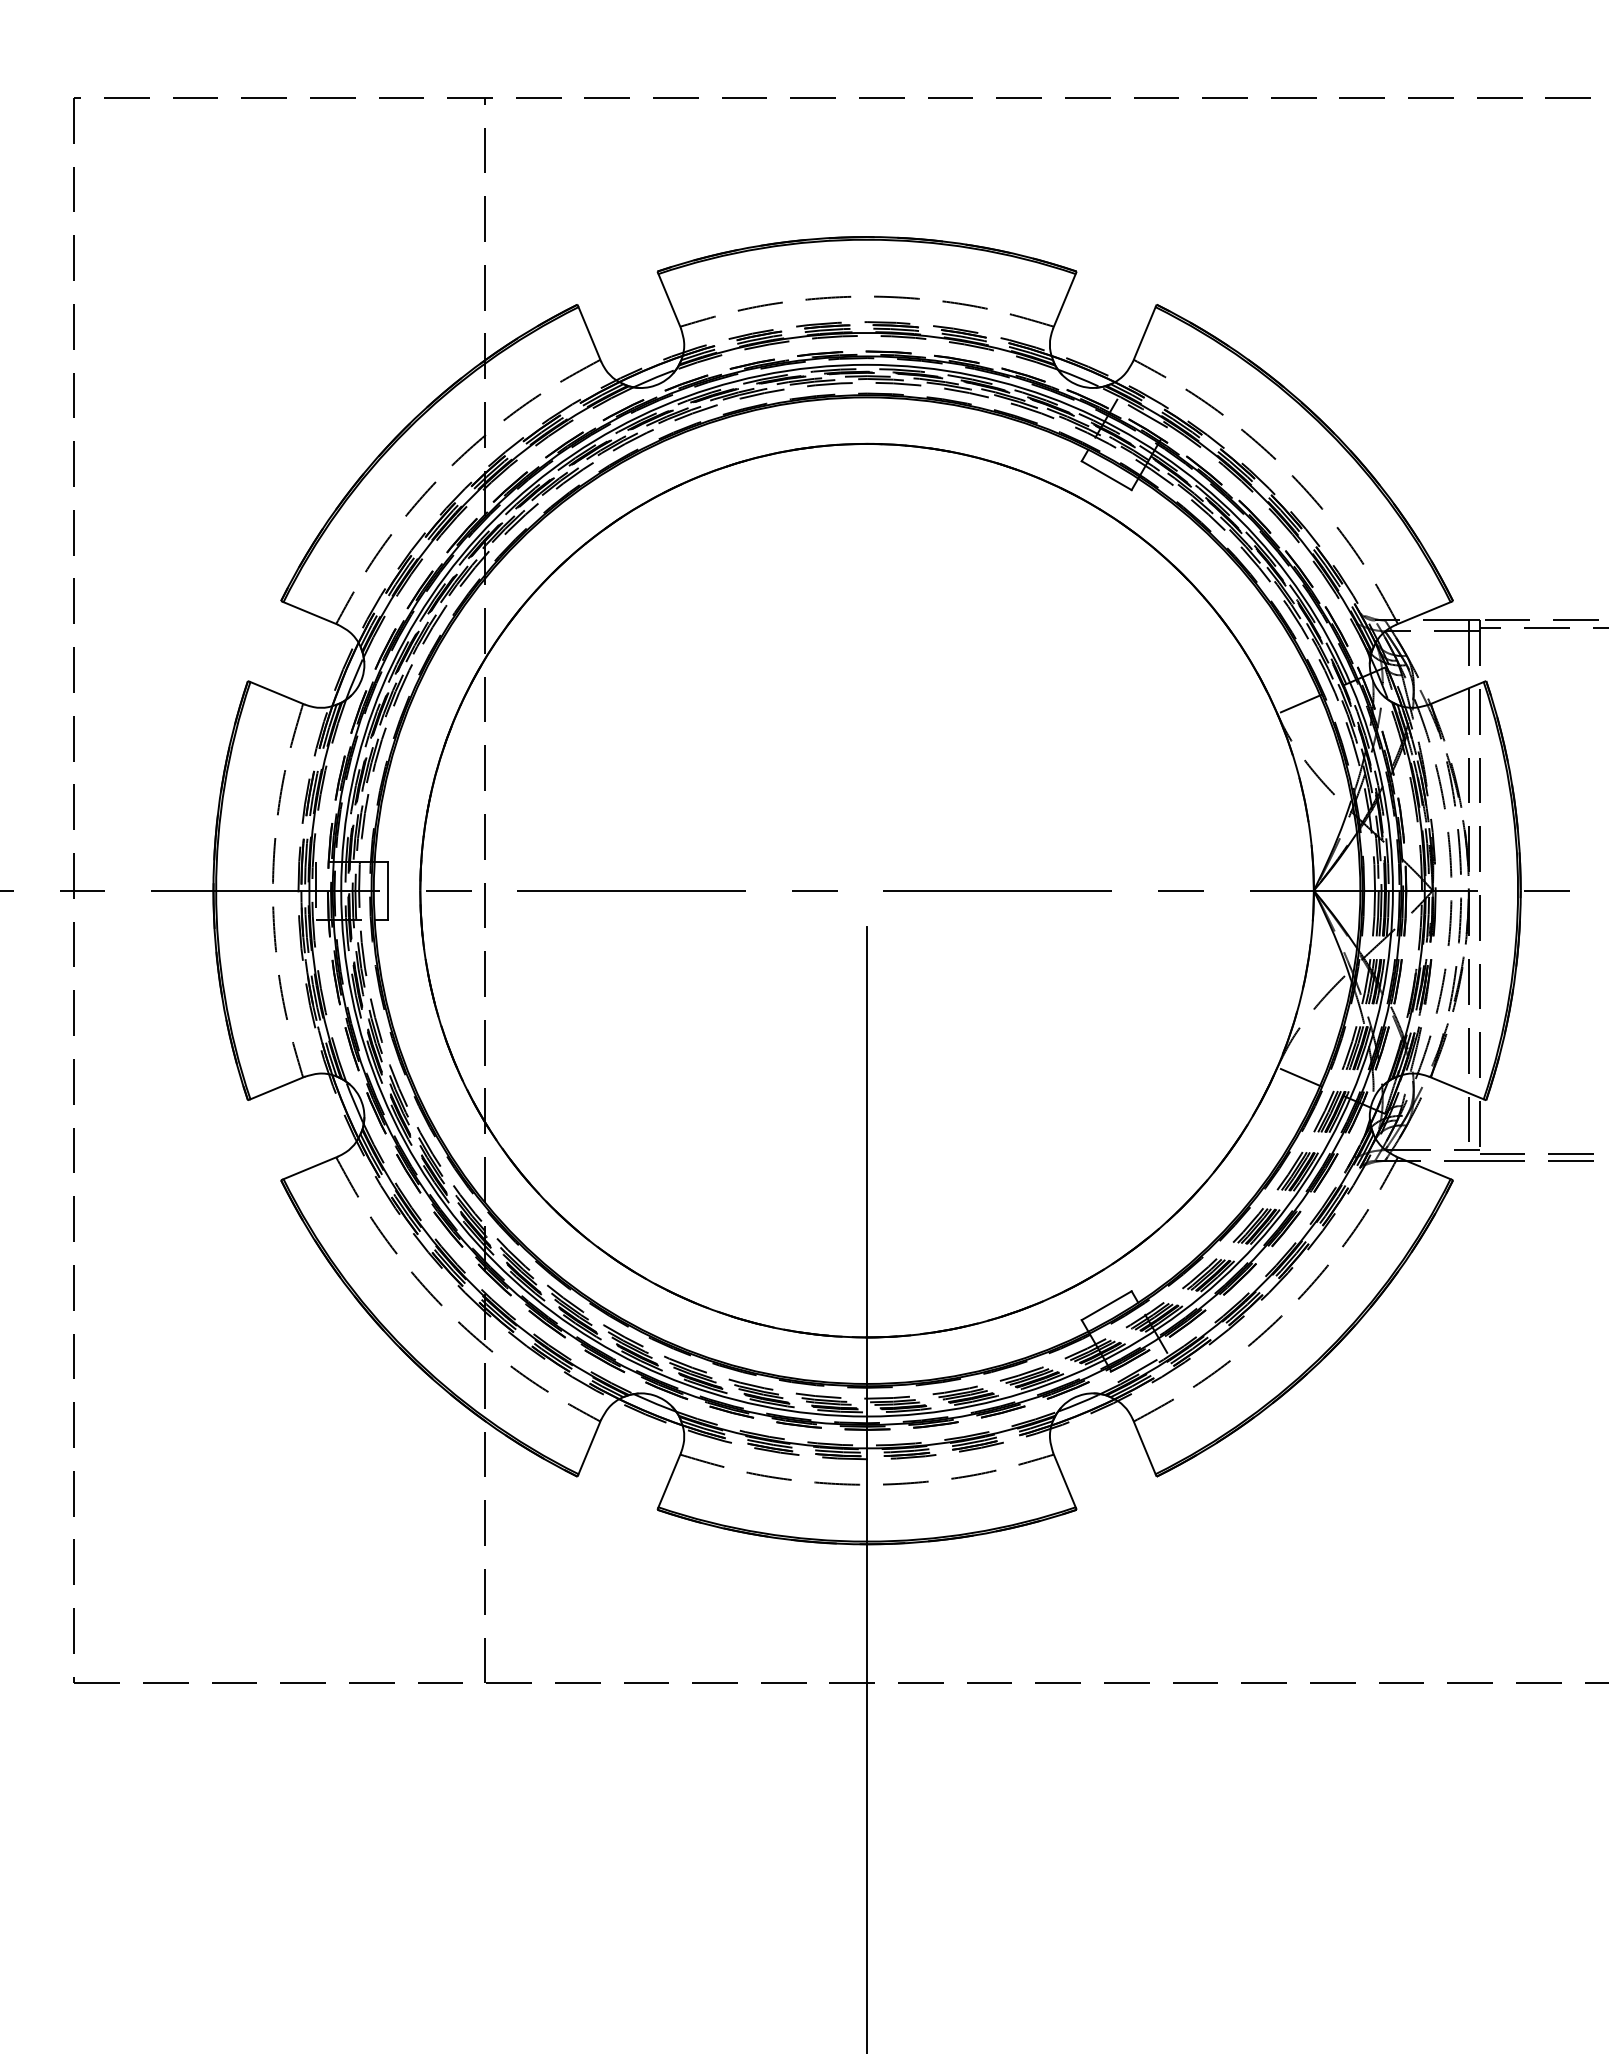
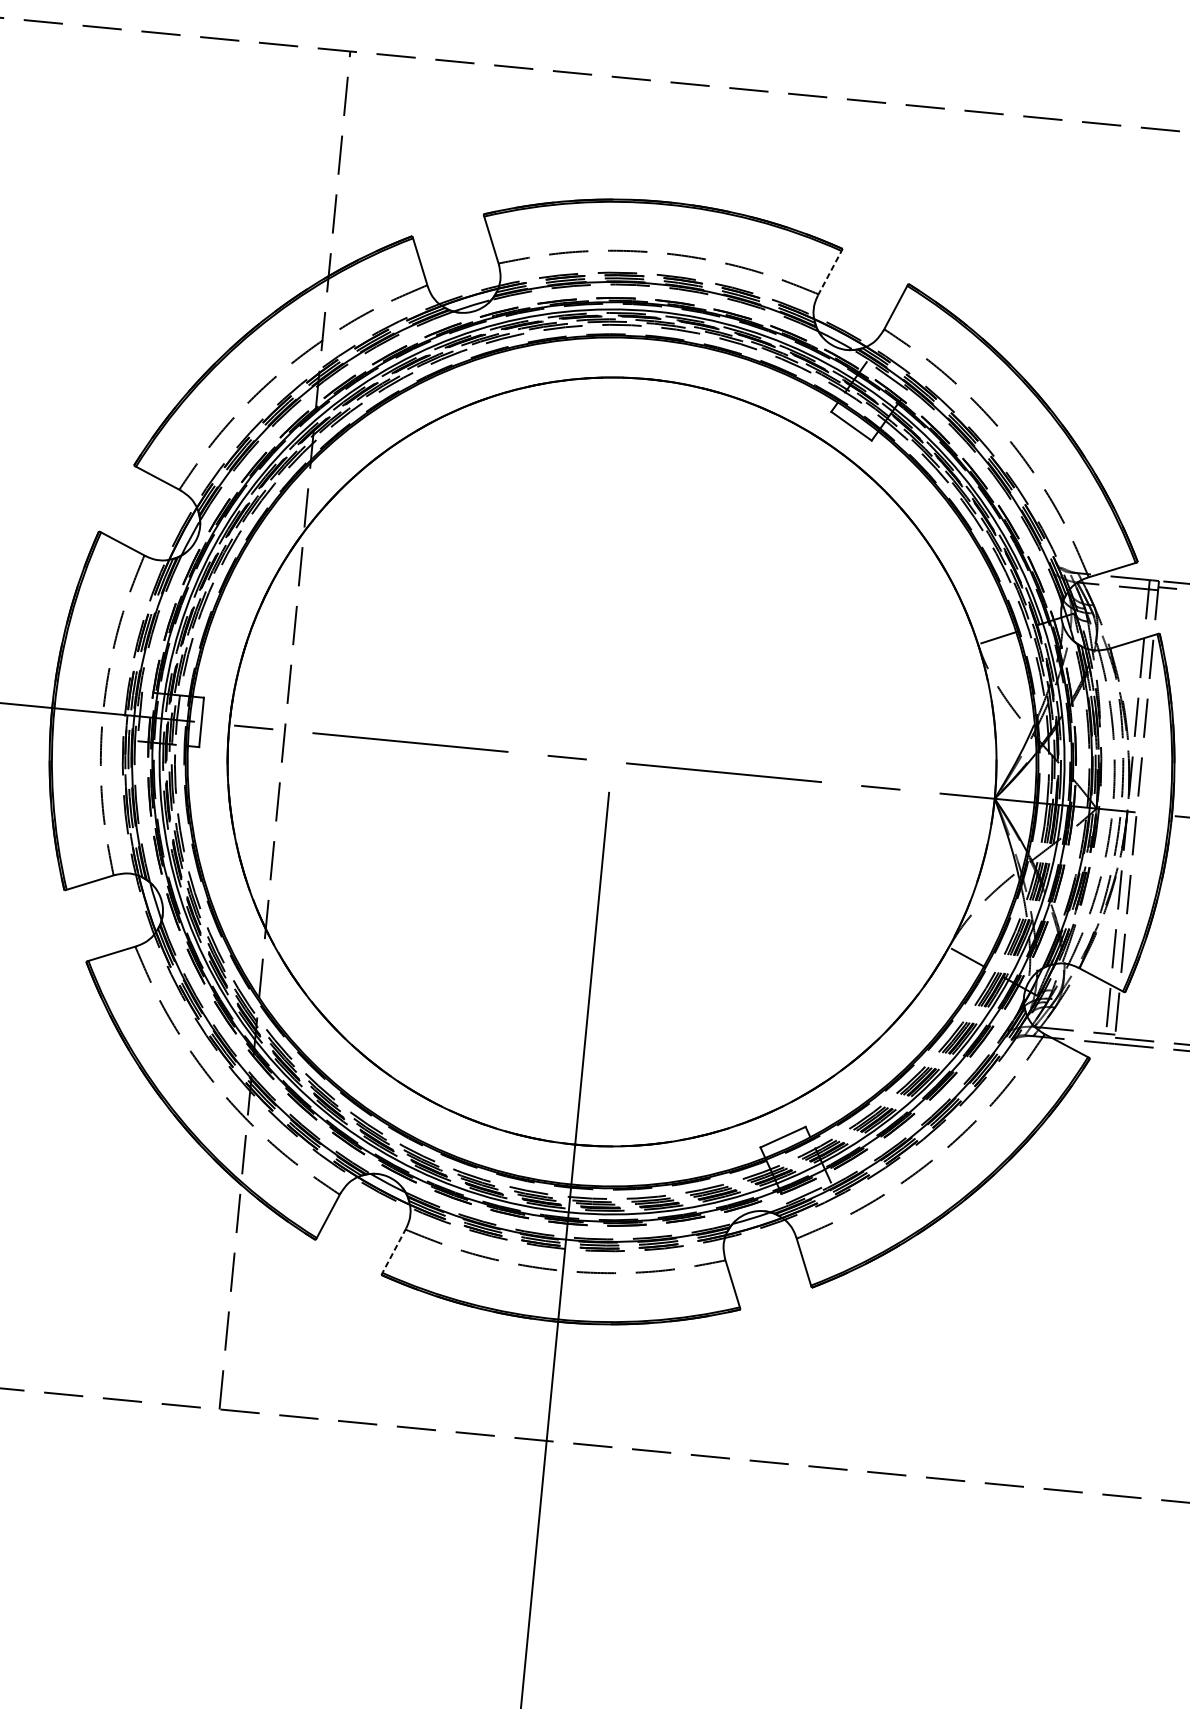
line: (1064, 300) -> (829, 272), solid -> dashed
line: (669, 1480) -> (394, 1250), solid -> dashed

